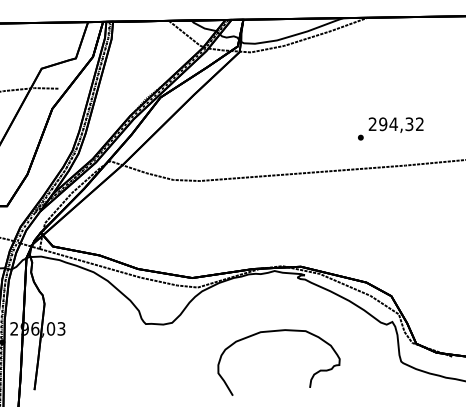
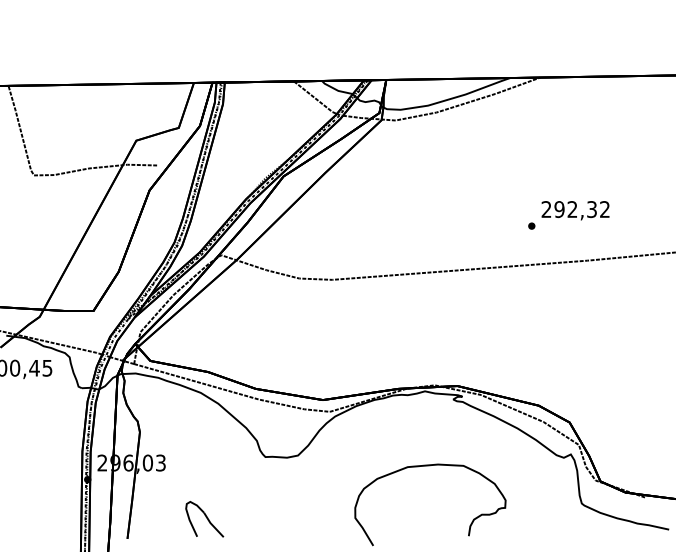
text: (393, 124) -> (572, 209), 294,32 -> 292,32
part: (96, 374) -> (204, 519), added

